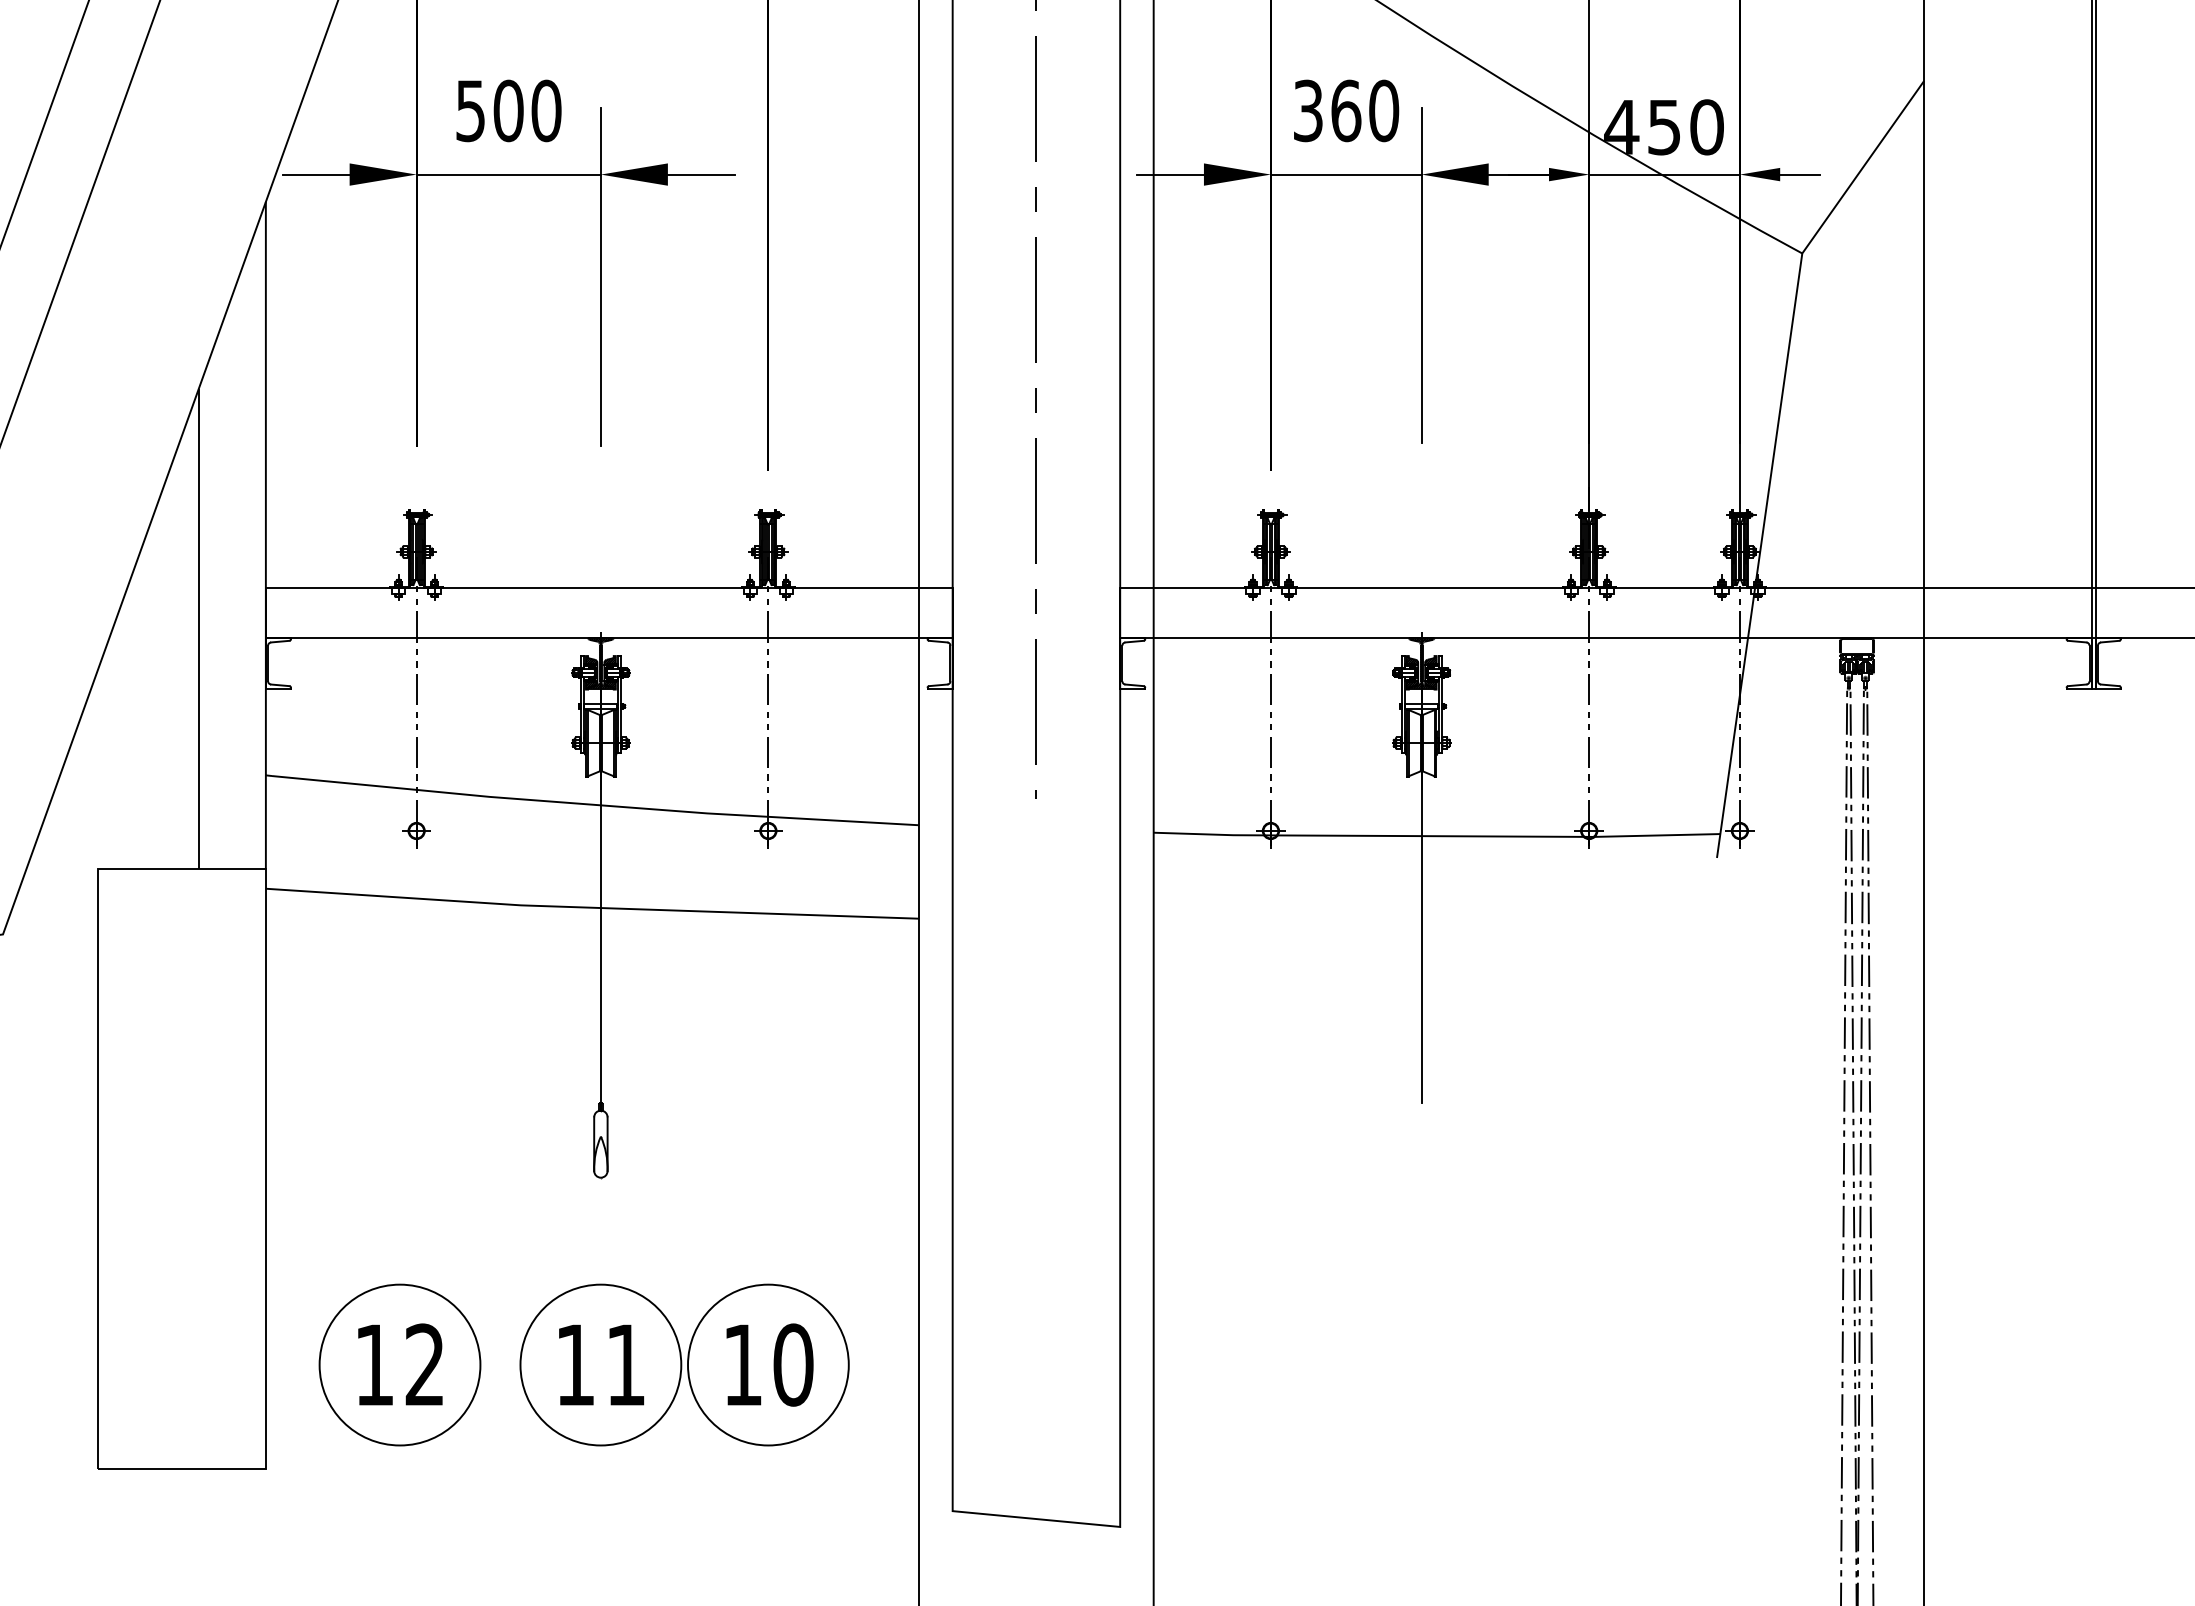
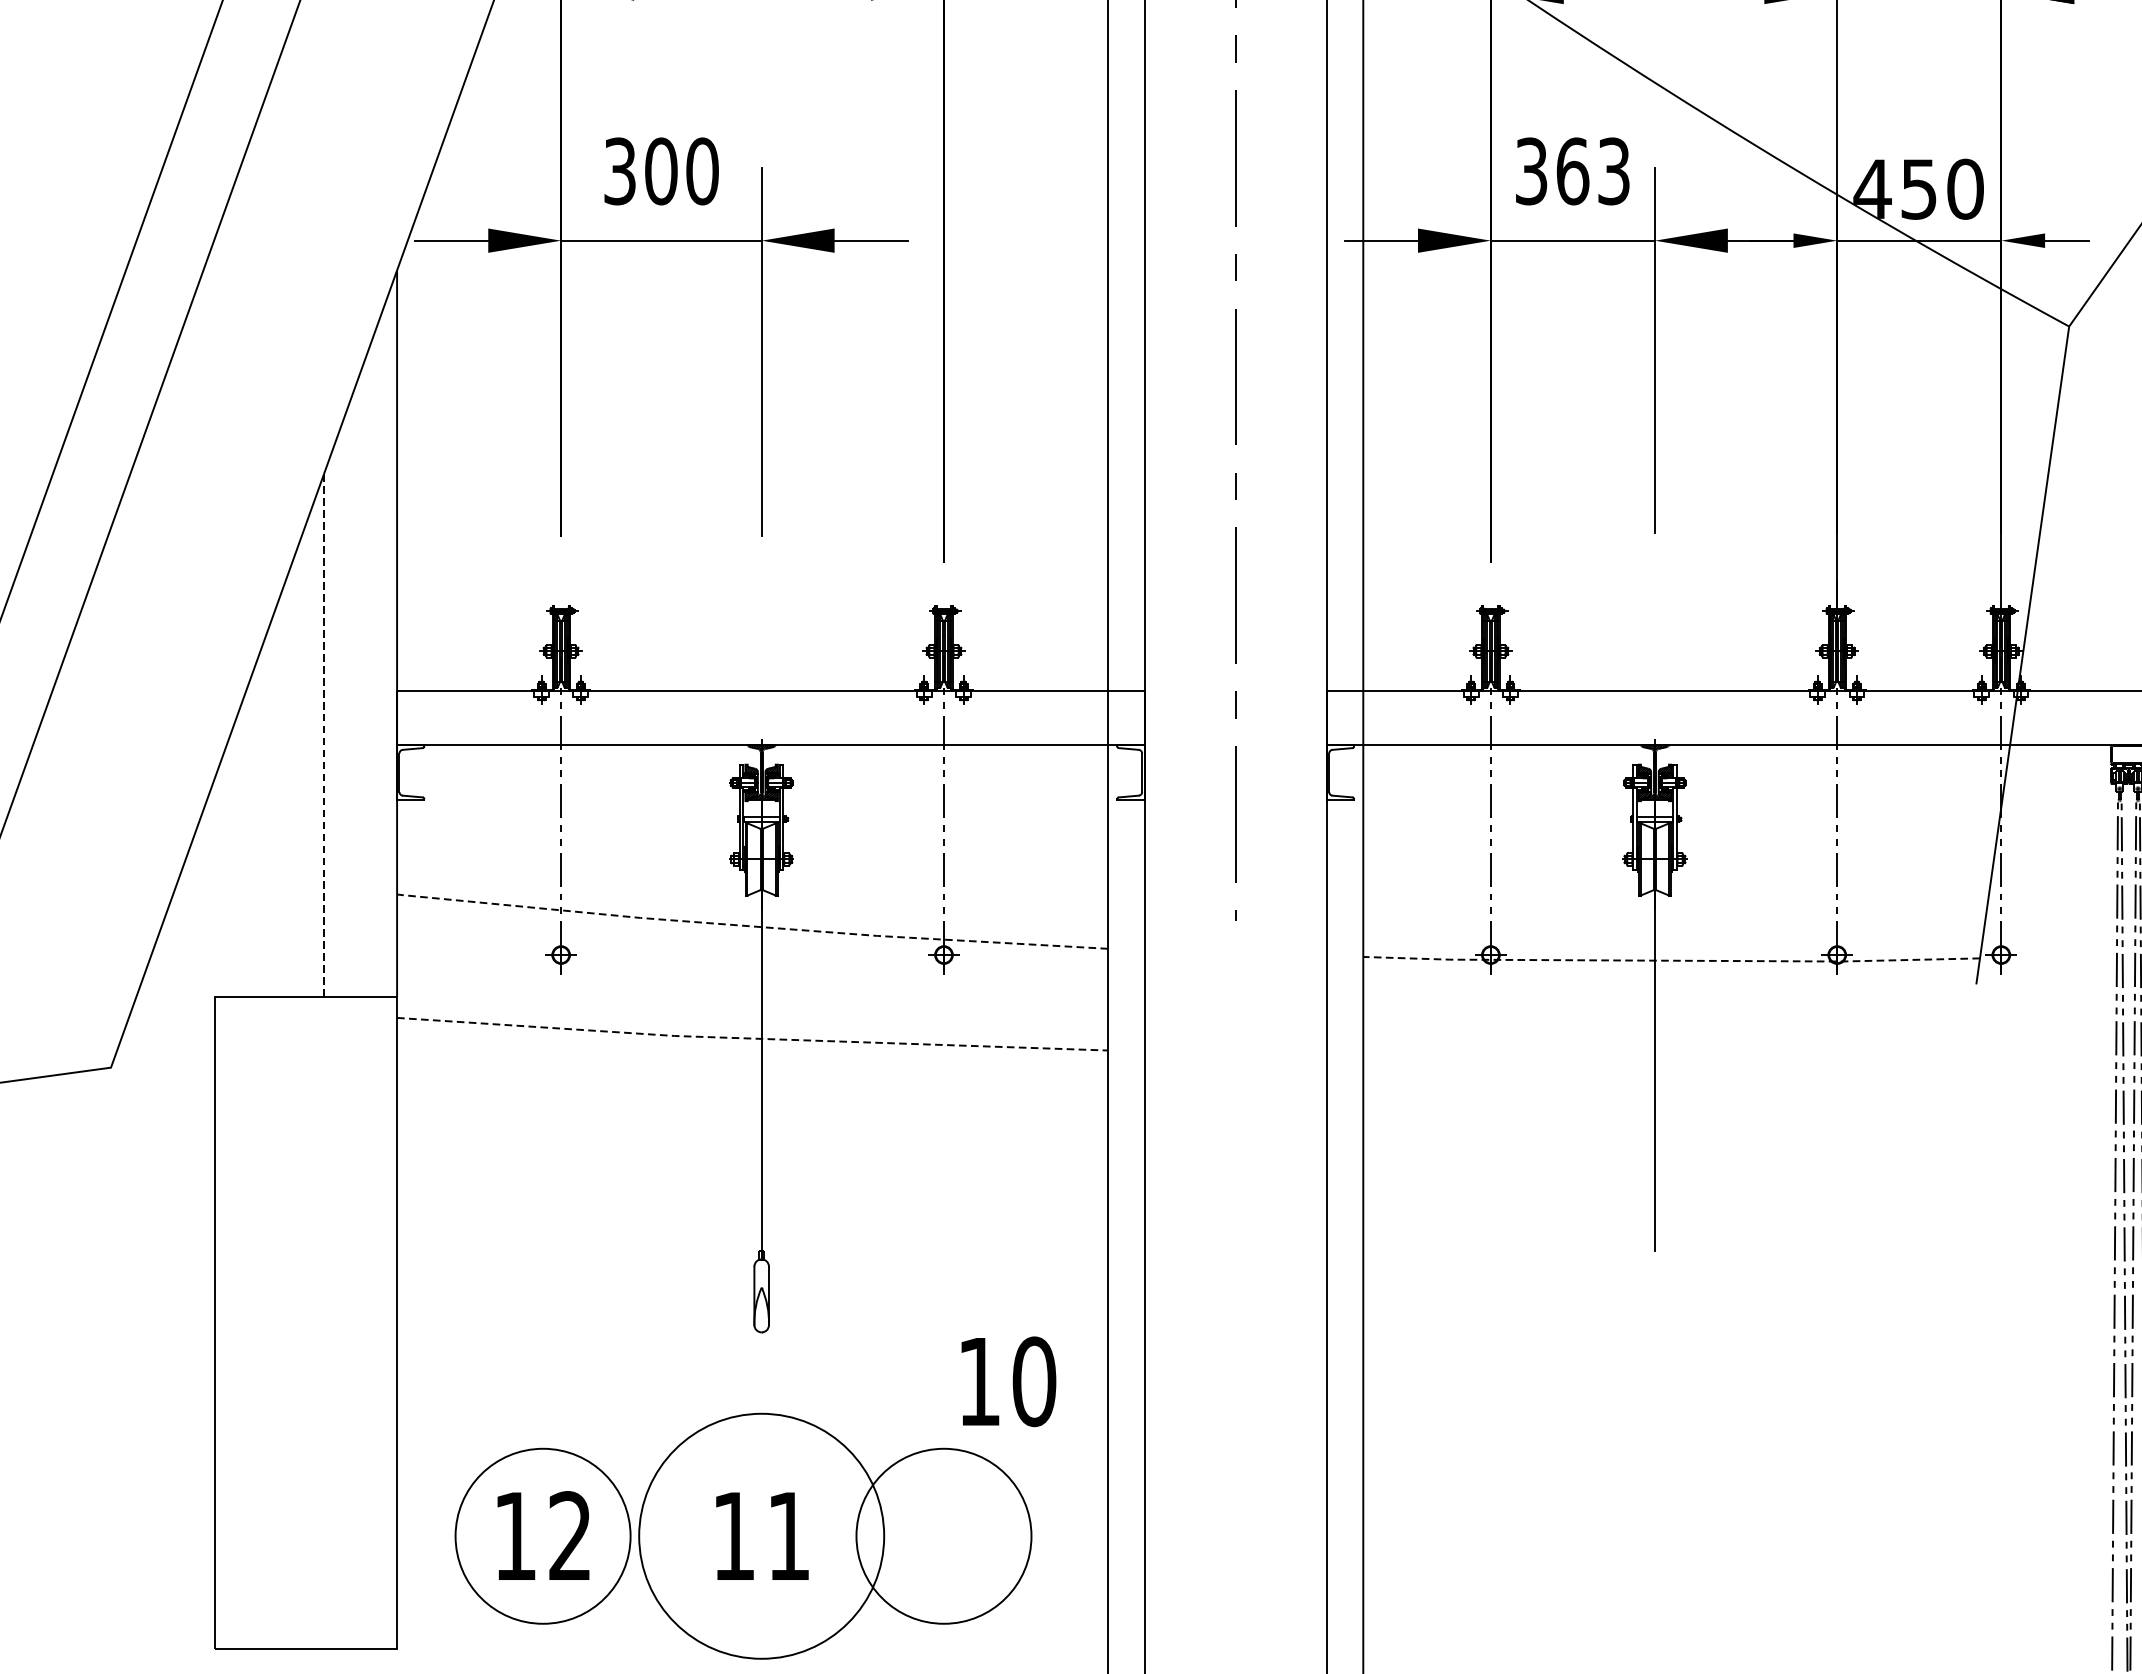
text: (470, 110) -> (619, 170), 500 -> 300
text: (1384, 110) -> (1614, 170), 360 -> 363
line: (198, 628) -> (323, 734), solid -> dashed
line: (594, 804) -> (754, 926), solid -> dashed
line: (1437, 836) -> (1672, 961), solid -> dashed
line: (591, 907) -> (751, 1038), solid -> dashed
circle: (600, 1364) -> (761, 1535), size x1.4
text: (769, 1364) -> (1008, 1381), moved

